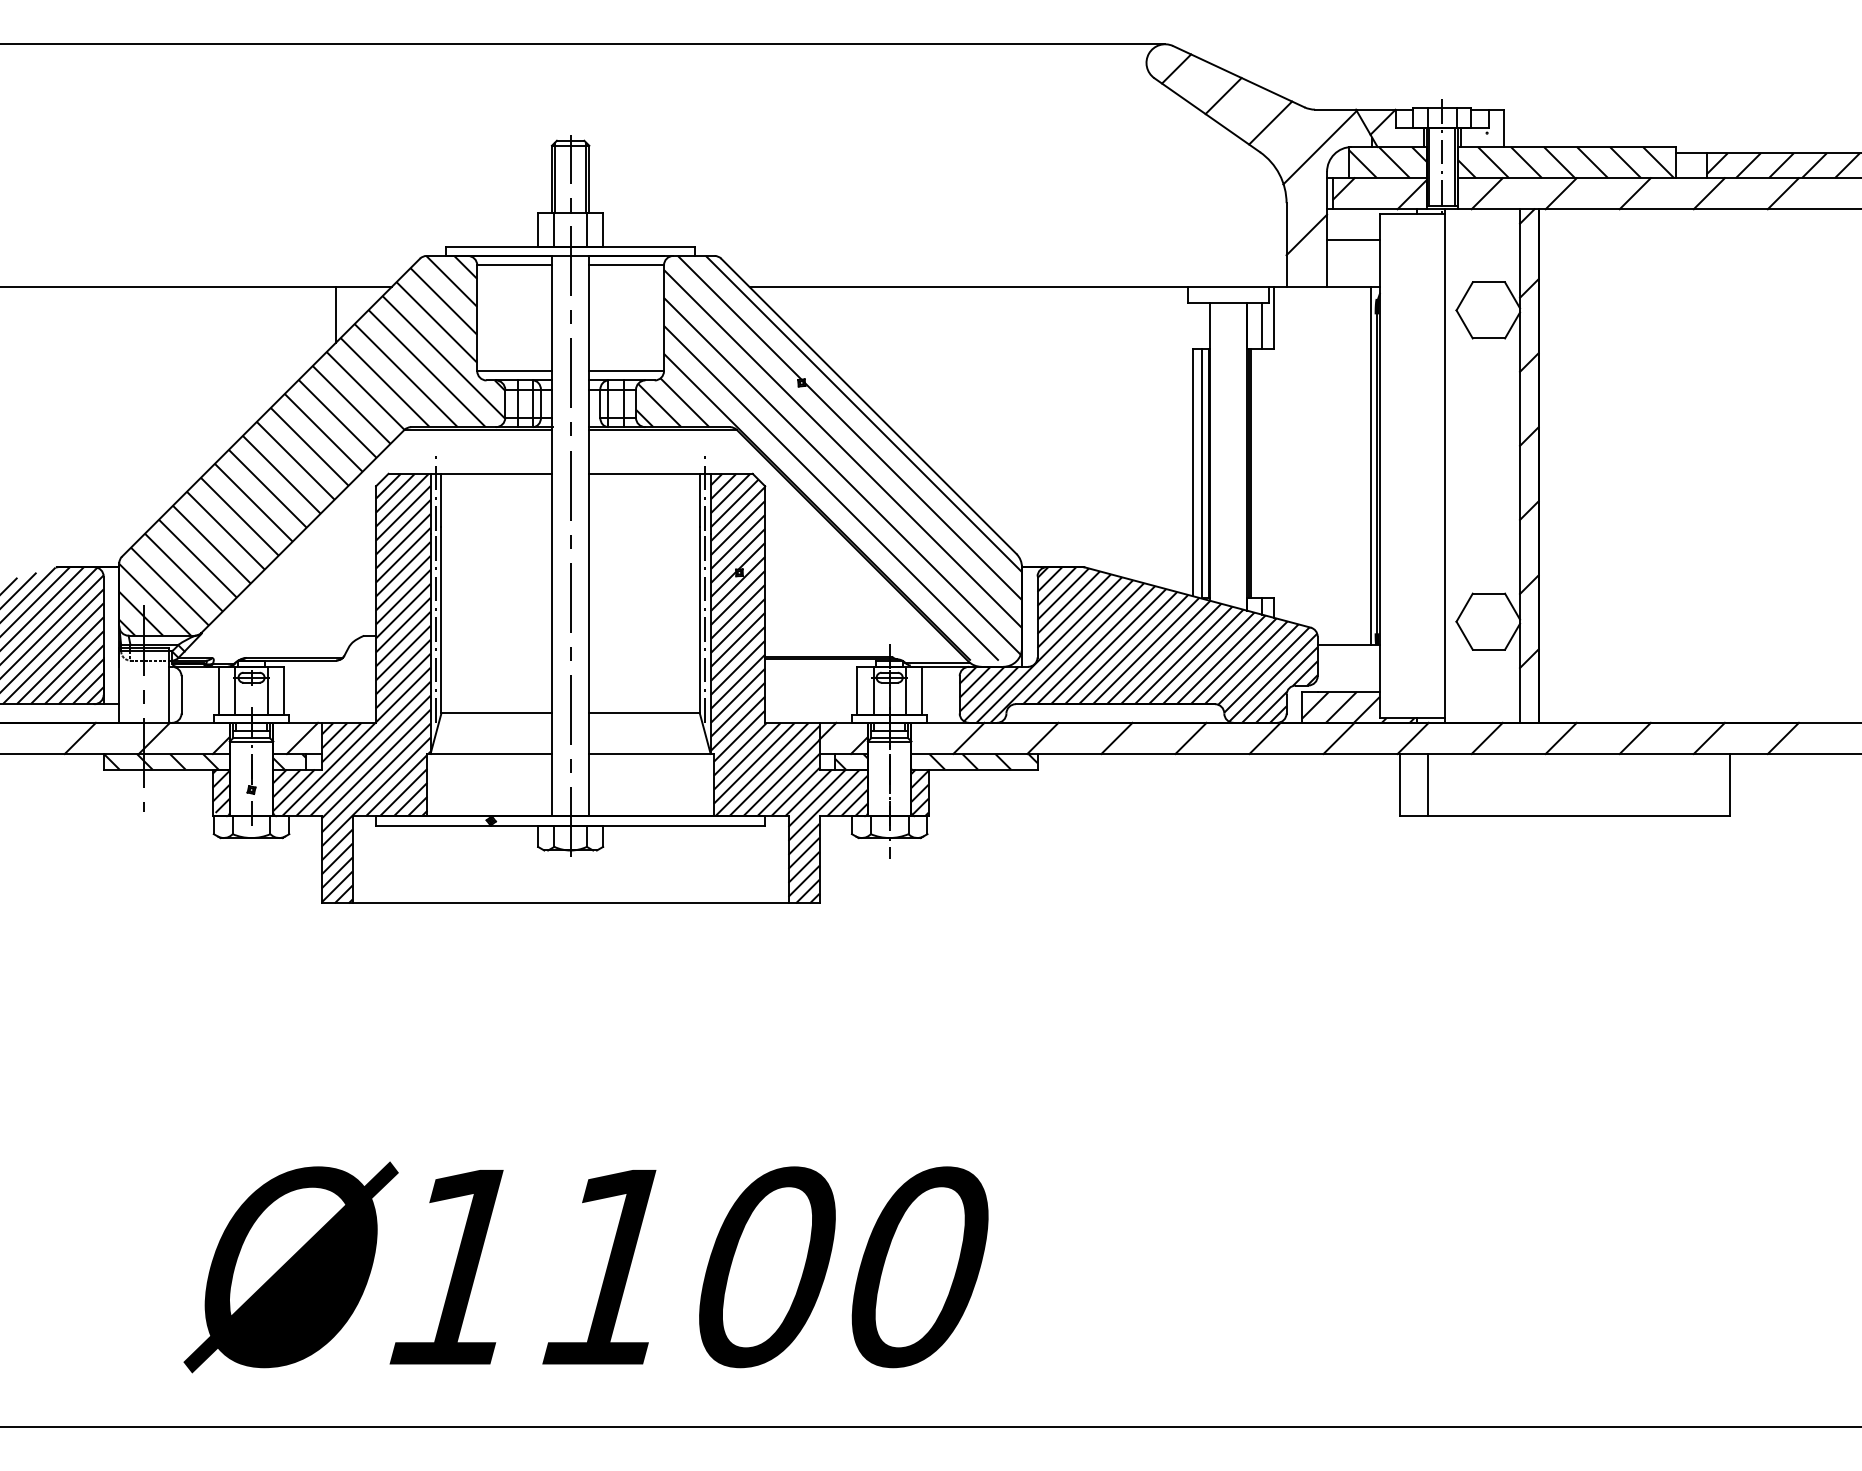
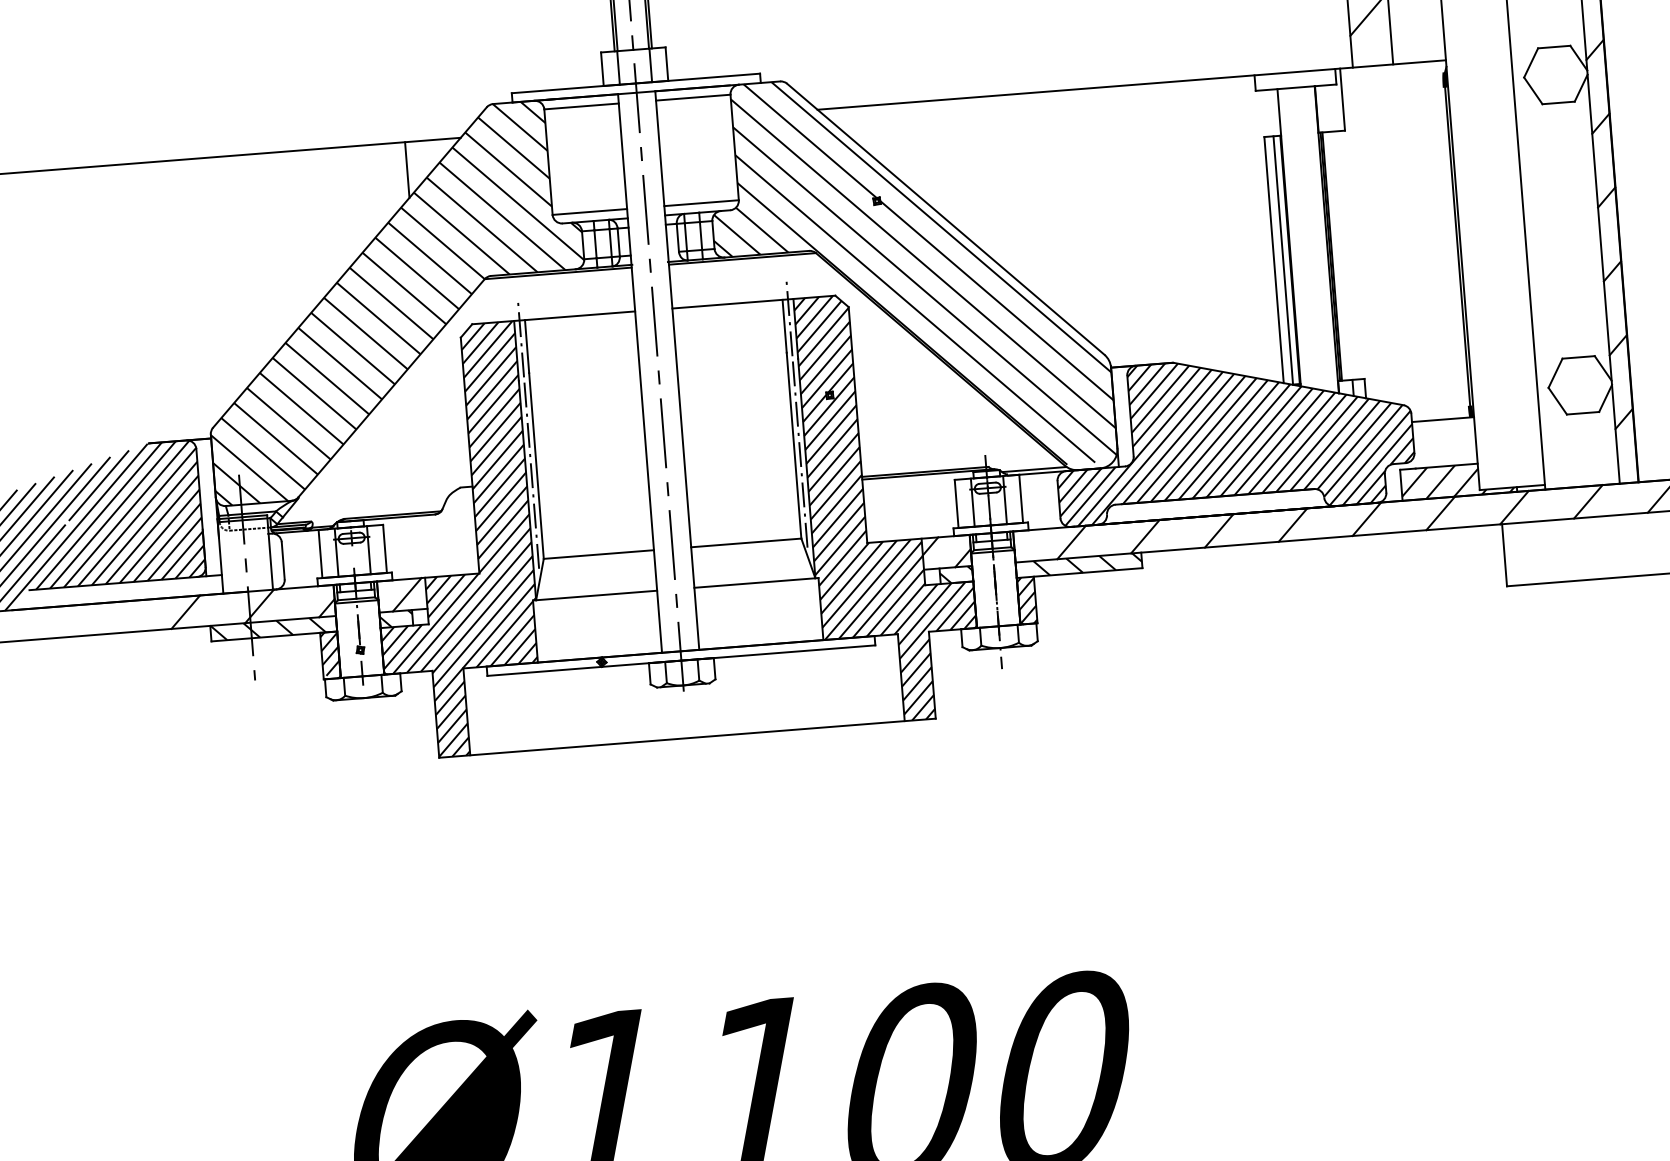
line: (1353, 240) -> (1415, 15), removed
line: (1261, 325) -> (1330, 107), removed
line: (1370, 466) -> (1450, 239), removed
line: (1427, 785) -> (1532, 553), removed

